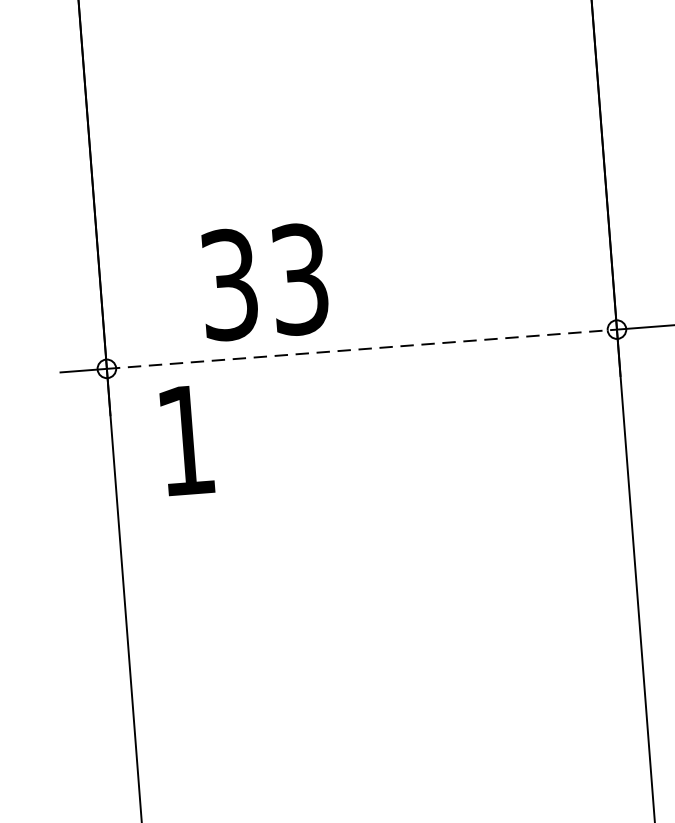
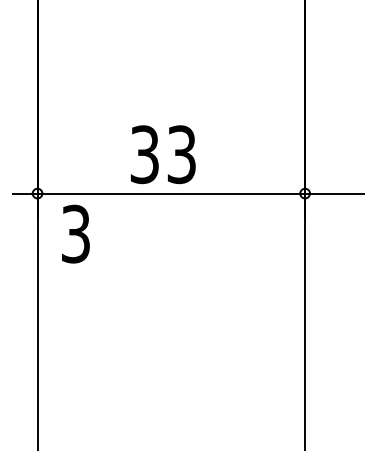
text: (264, 281) -> (163, 154), moved
line: (362, 349) -> (171, 193), dashed -> solid
text: (185, 439) -> (75, 233), 1 -> 3

